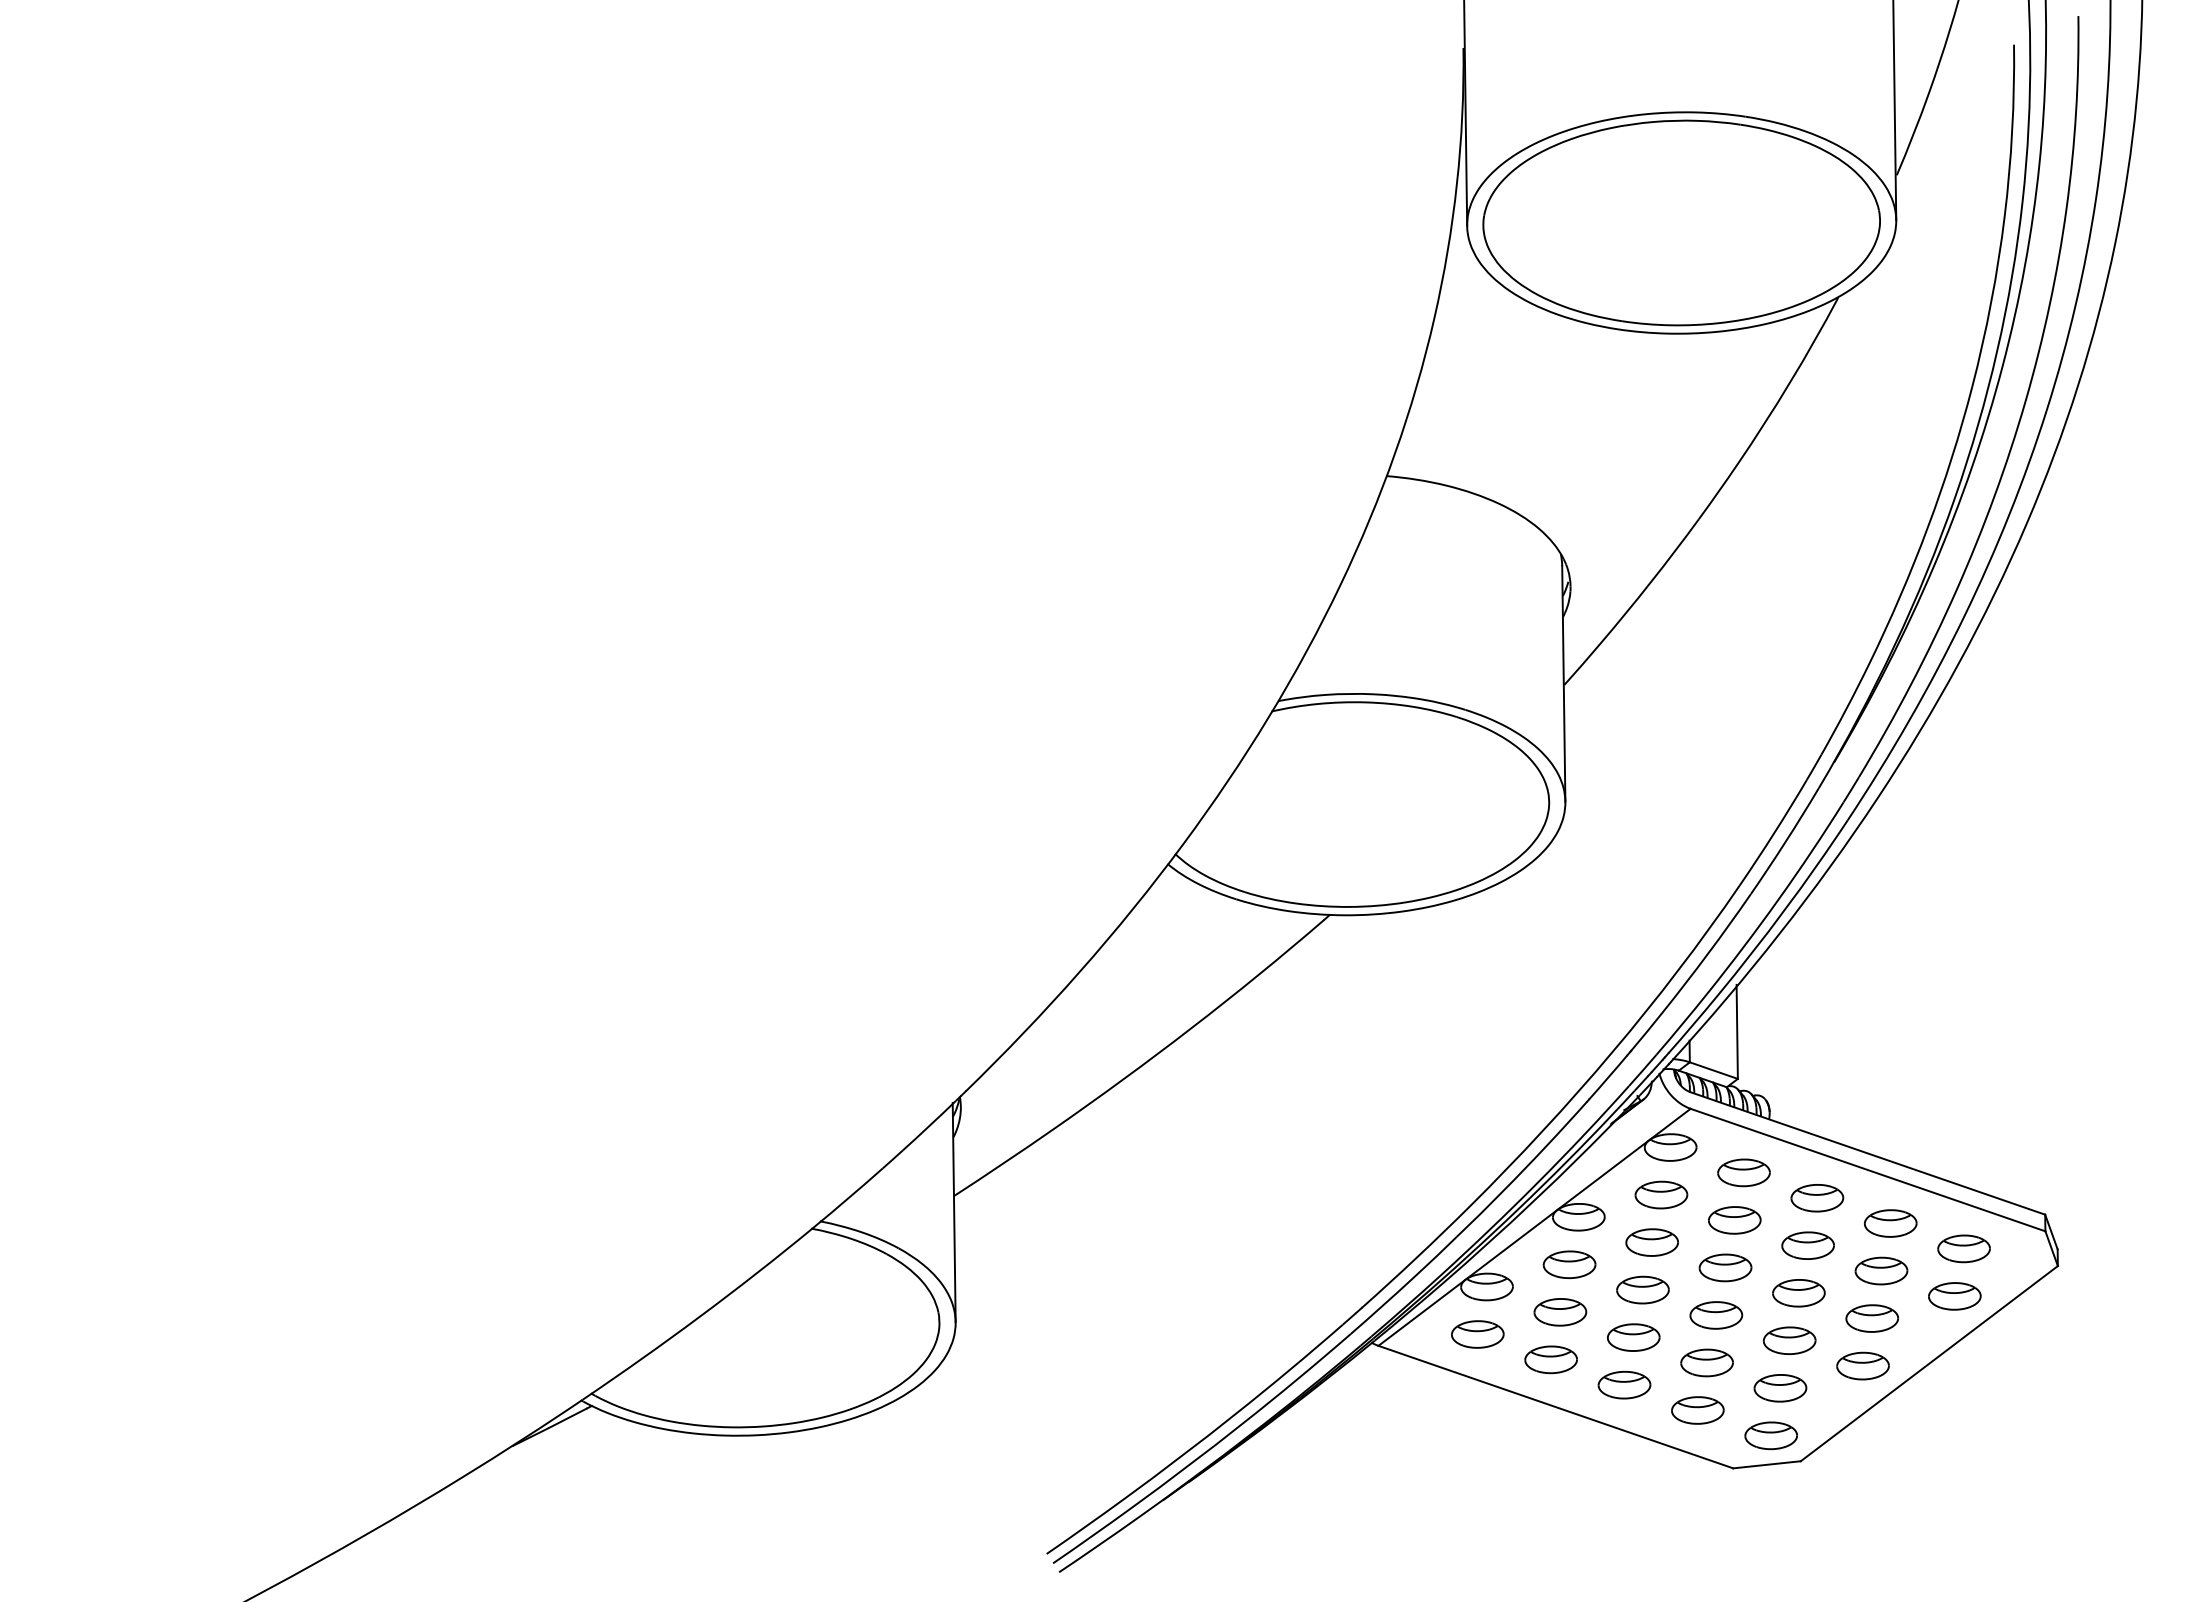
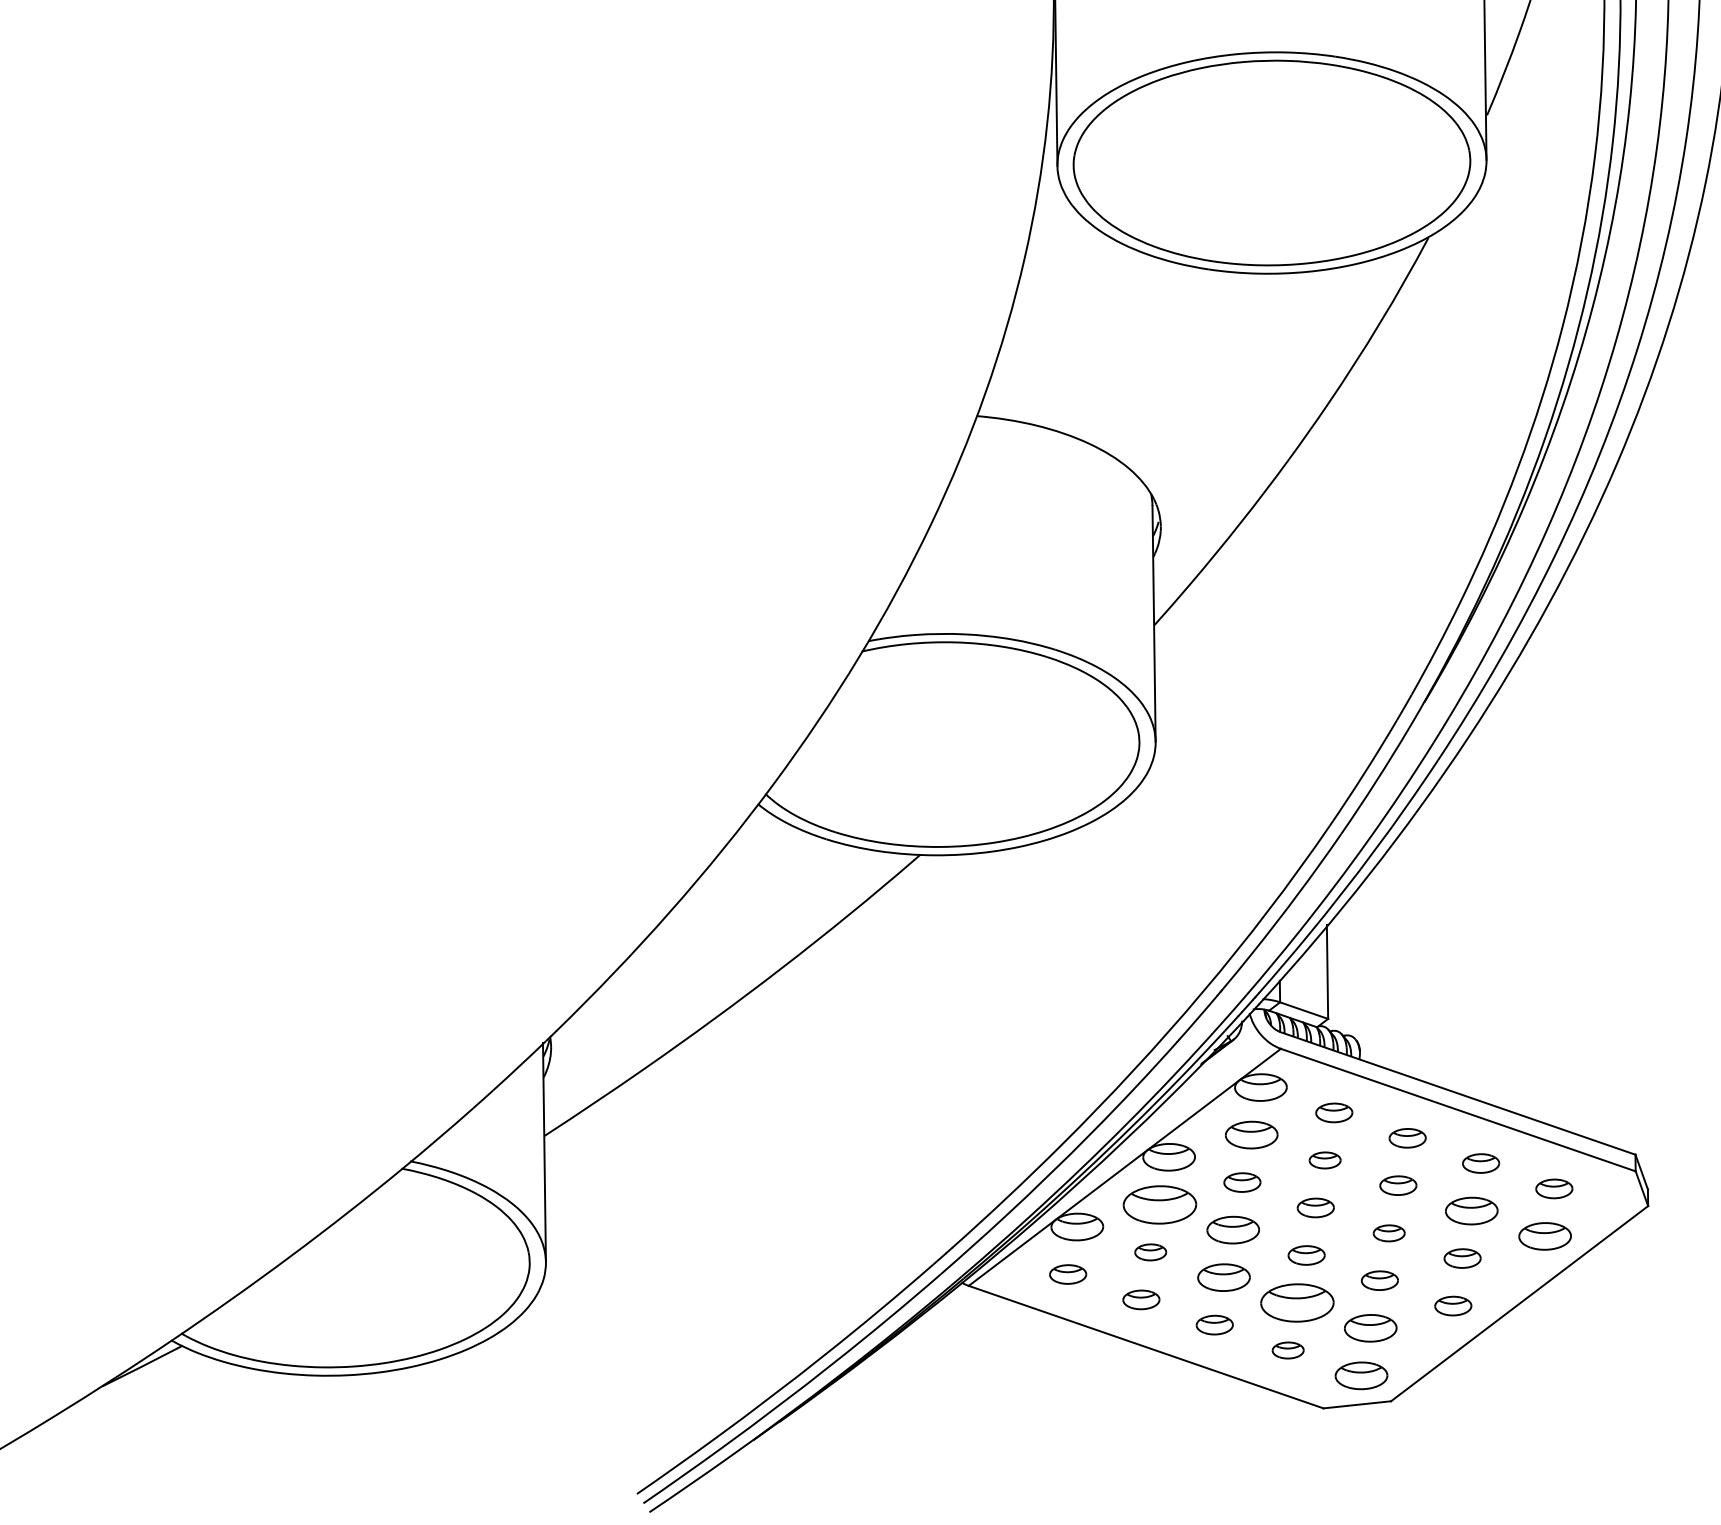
part: (1743, 1172) -> (1333, 1112), size x0.7
part: (1817, 1198) -> (1407, 1138), size x0.7
part: (1734, 1220) -> (1324, 1160), size x0.6
part: (1890, 1223) -> (1480, 1163), size x0.7
part: (1651, 1242) -> (1241, 1182), size x0.7
part: (1807, 1245) -> (1397, 1185), size x0.7
part: (1963, 1248) -> (1553, 1188), size x0.7
part: (1569, 1264) -> (1159, 1204), size x1.4
part: (1725, 1267) -> (1315, 1207), size x0.7
part: (1798, 1293) -> (1388, 1233), size x0.6
part: (1560, 1312) -> (1150, 1252), size x0.6
part: (1716, 1315) -> (1306, 1255), size x0.7
part: (1872, 1318) -> (1462, 1258), size x0.7
part: (1477, 1334) -> (1067, 1274), size x0.7
part: (1789, 1340) -> (1379, 1280), size x0.7
part: (1550, 1359) -> (1140, 1299), size x0.7
part: (1706, 1362) -> (1296, 1302), size x1.4
part: (1862, 1365) -> (1452, 1305), size x0.7
part: (1624, 1384) -> (1214, 1324), size x0.7
part: (1697, 1410) -> (1287, 1350), size x0.6

